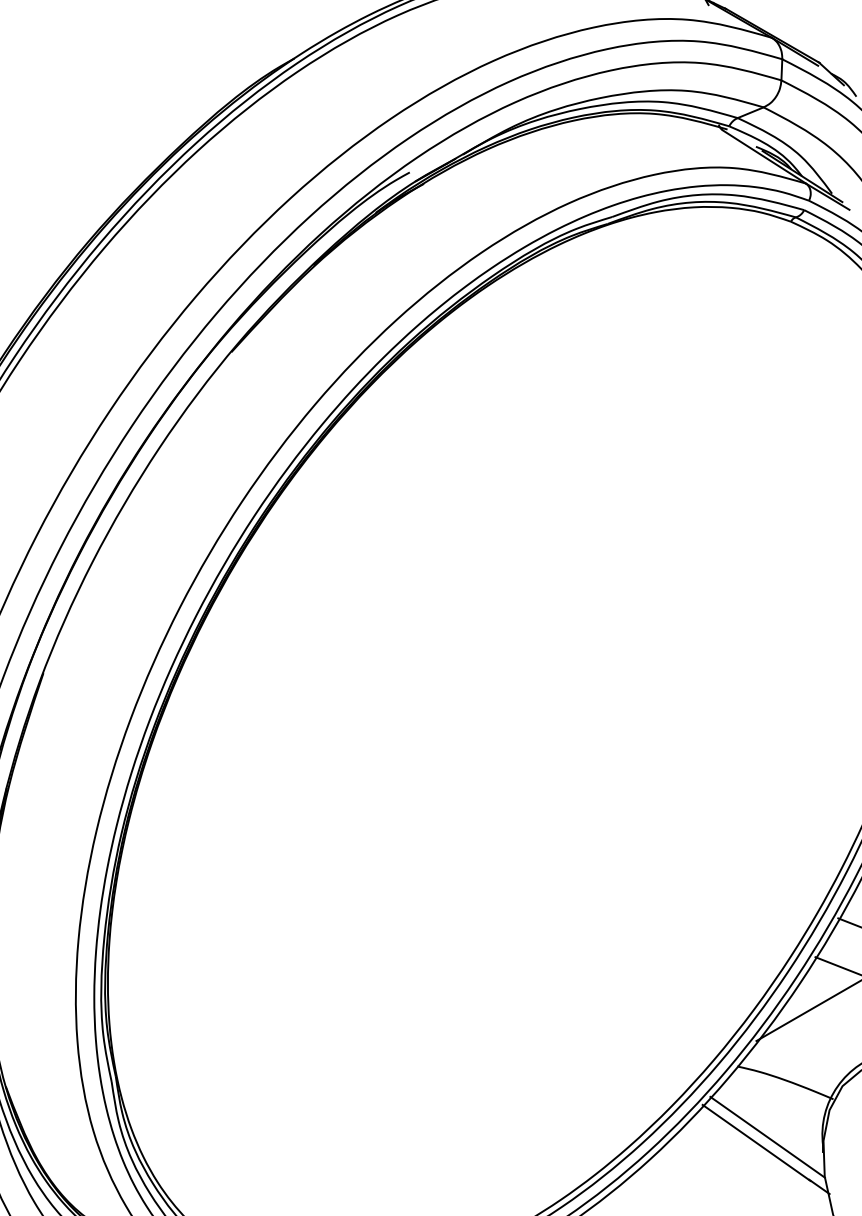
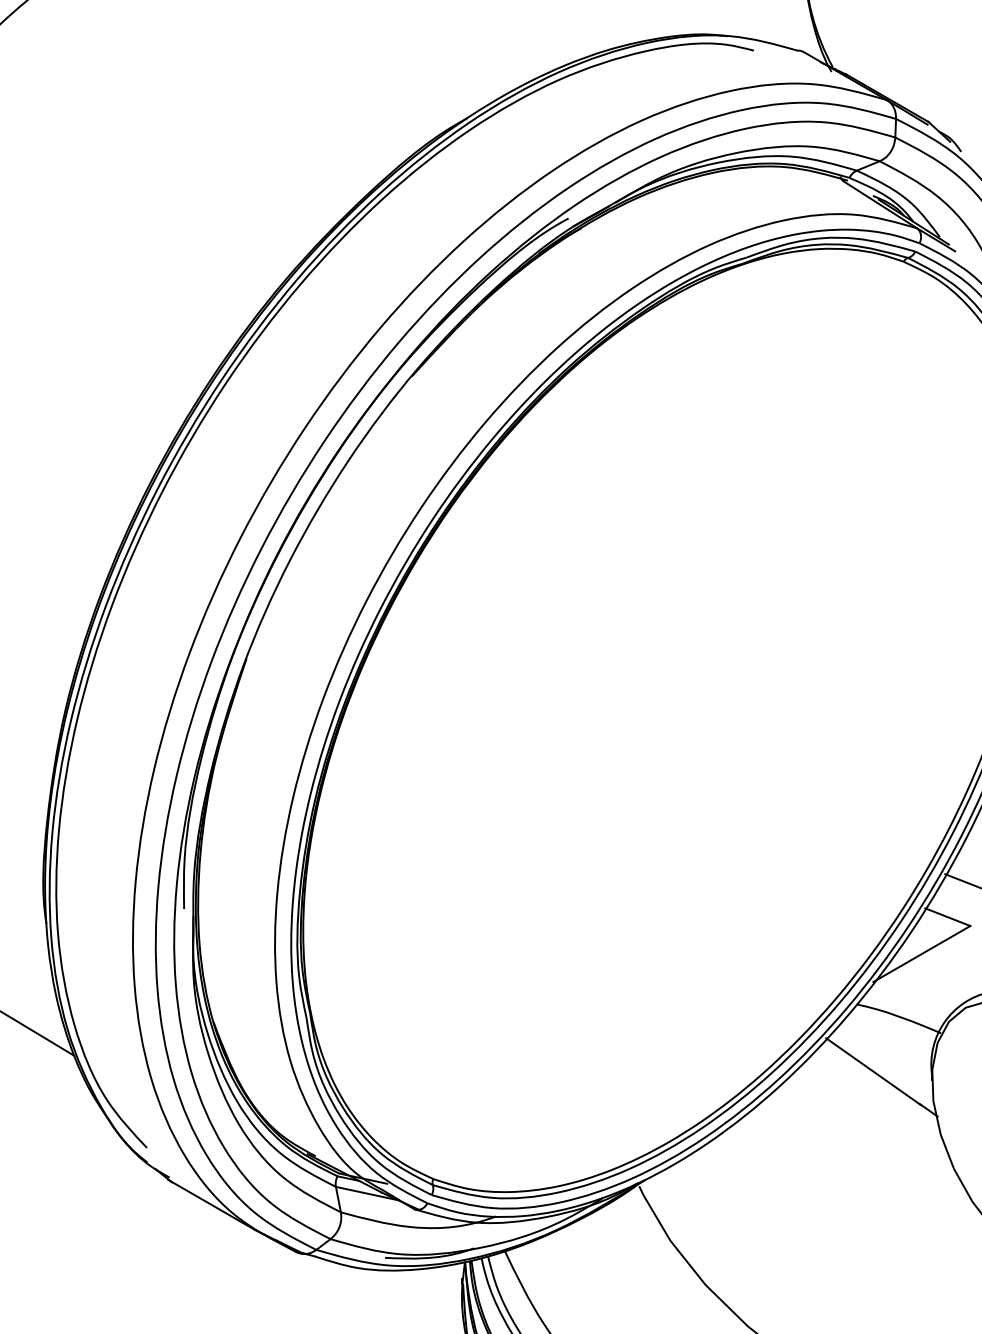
line: (766, 1137) -> (882, 1066), removed

